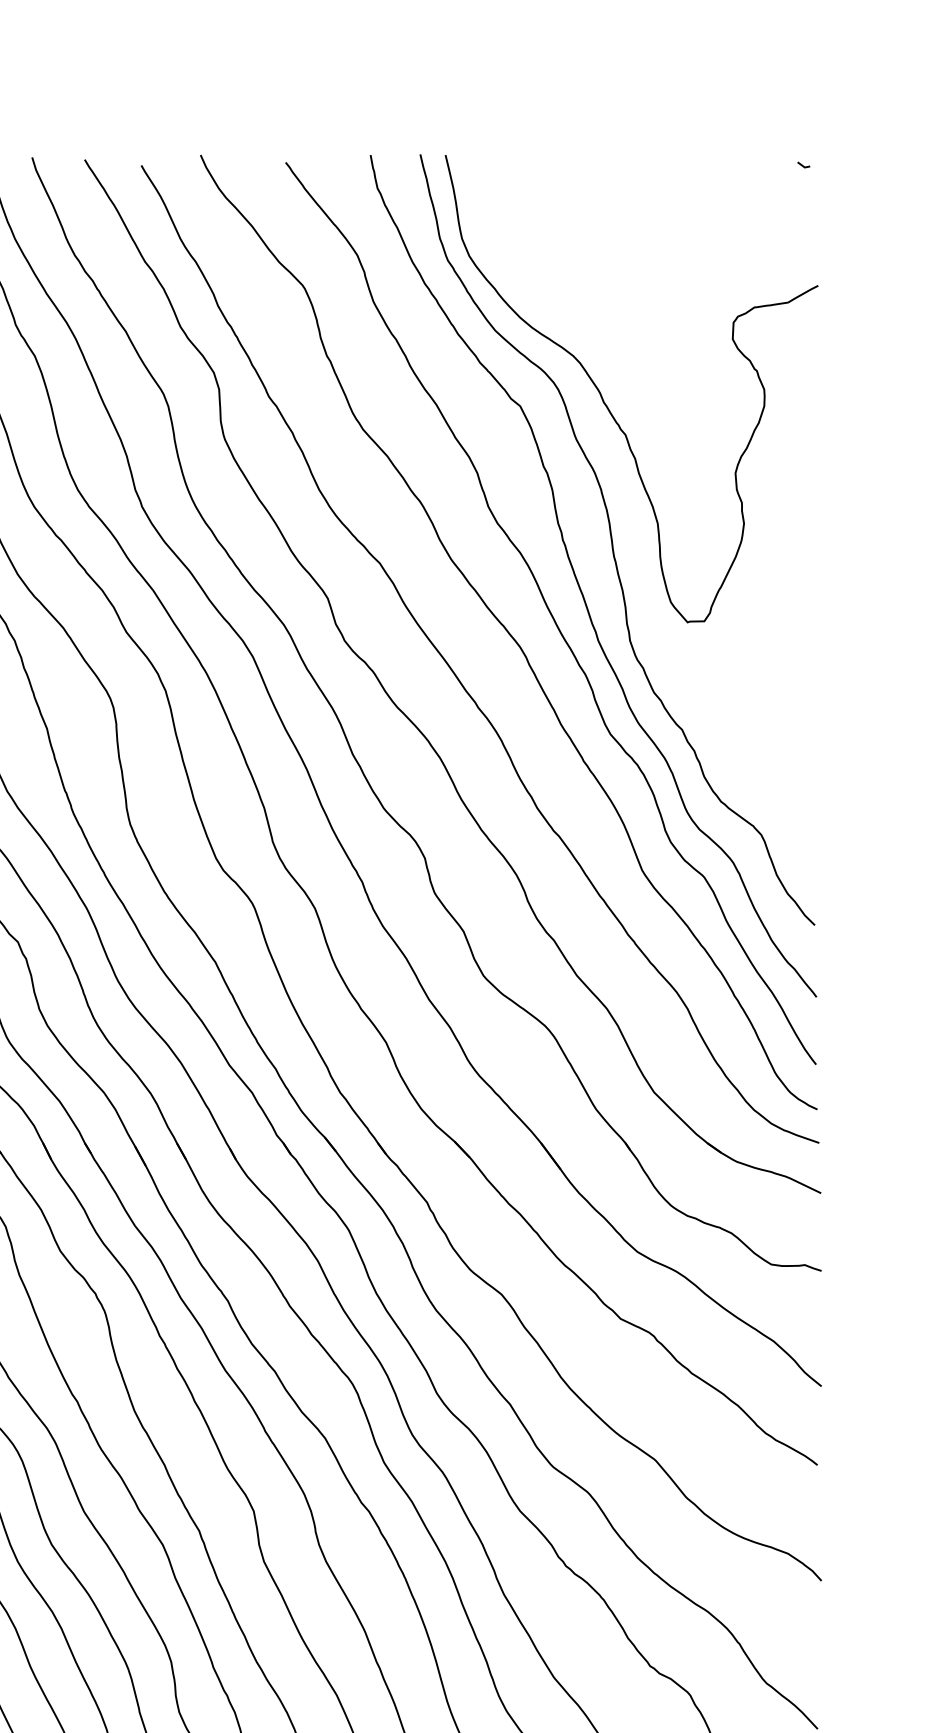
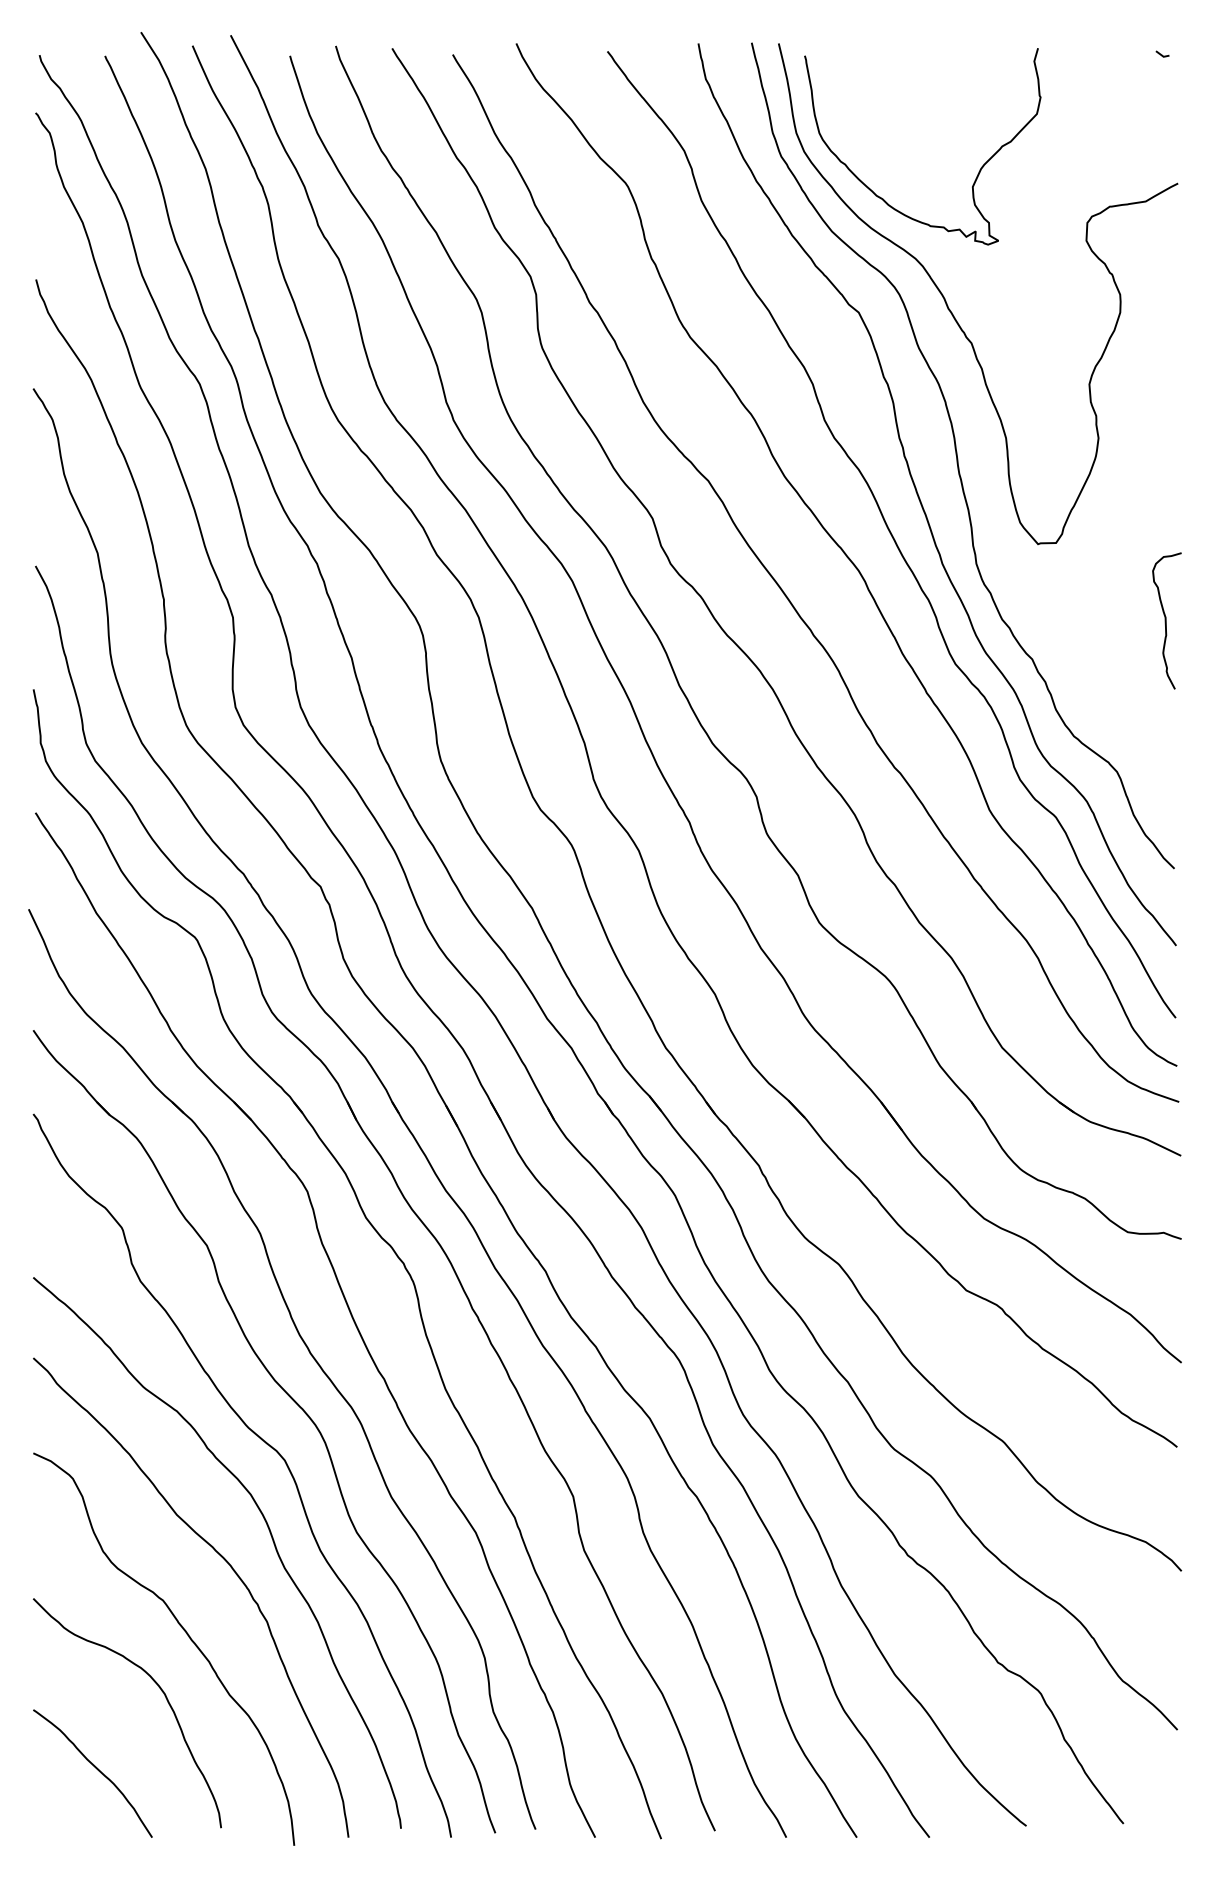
curve: (632, 274) -> (978, 171), added
curve: (807, 693) -> (1166, 620), added

